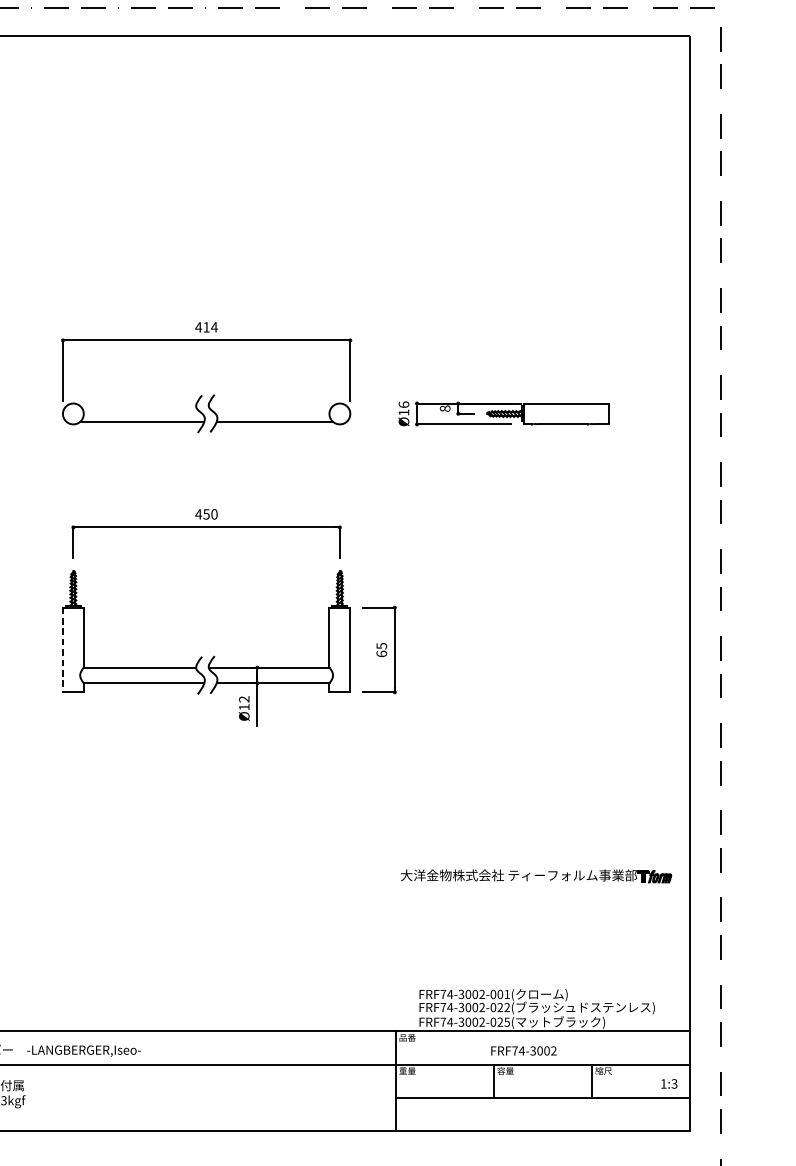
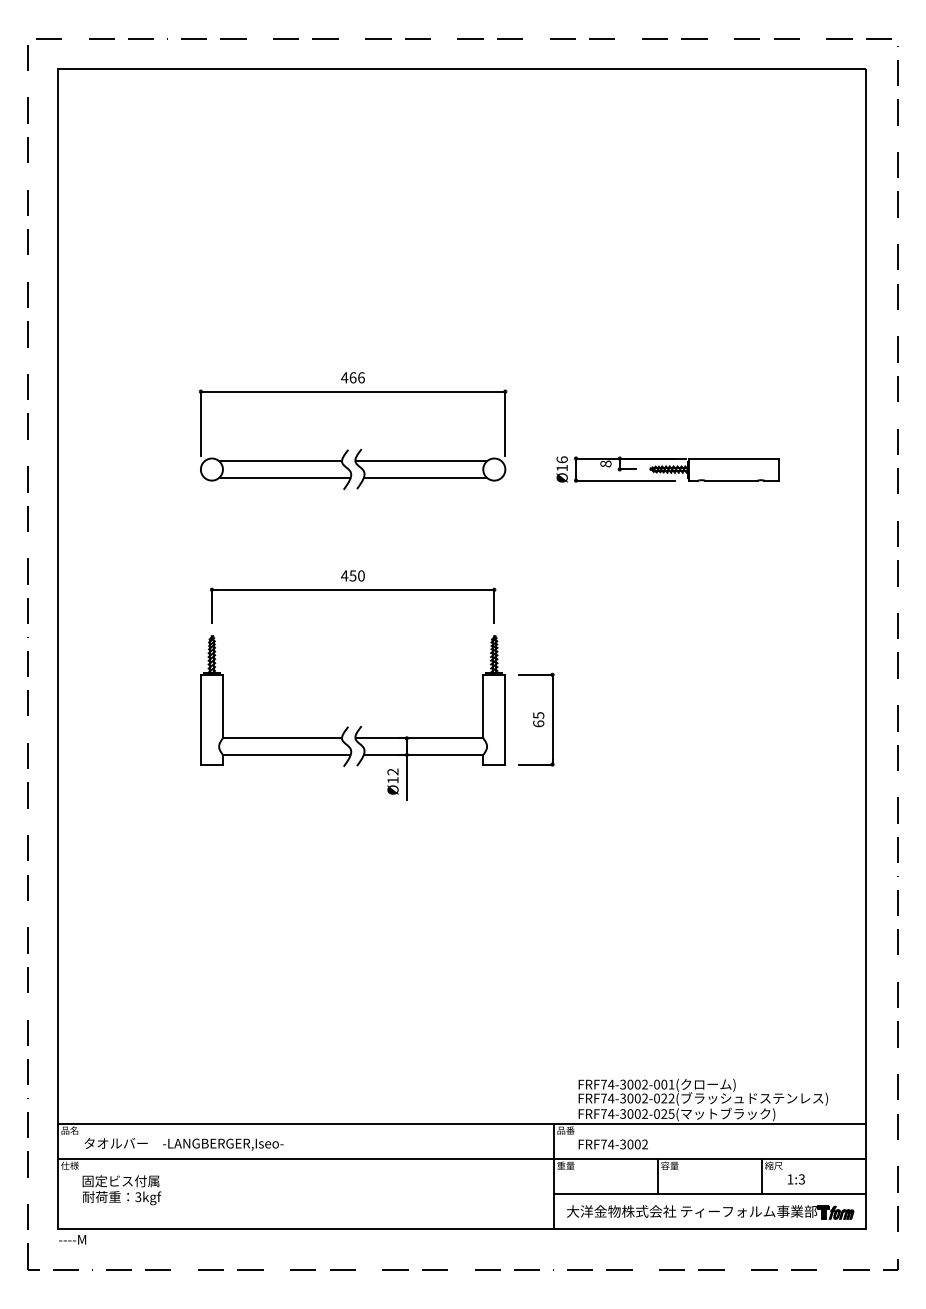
text: (210, 327) -> (357, 377), 414 -> 466
line: (137, 406) -> (279, 461), added
line: (271, 406) -> (421, 461), added
line: (62, 649) -> (200, 719), dashed -> solid
part: (536, 876) -> (710, 1212), moved
text: (523, 1050) -> (612, 1144), moved
text: (669, 1083) -> (796, 1179), moved

